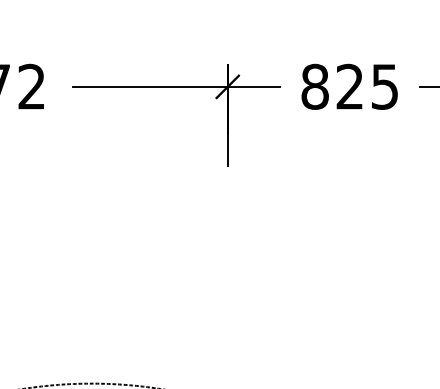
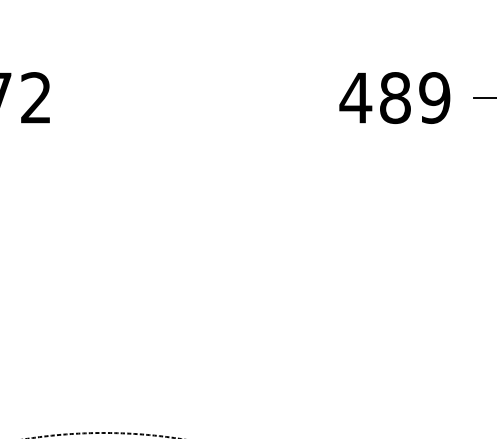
text: (349, 86) -> (394, 97), 825 -> 489
part: (176, 87) -> (199, 98), removed

